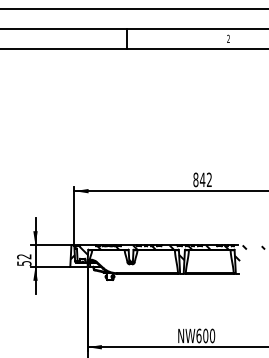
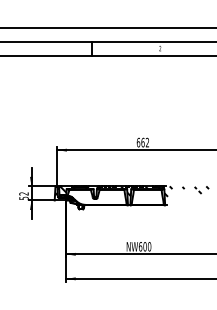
text: (198, 179) -> (140, 142), 842 -> 662

